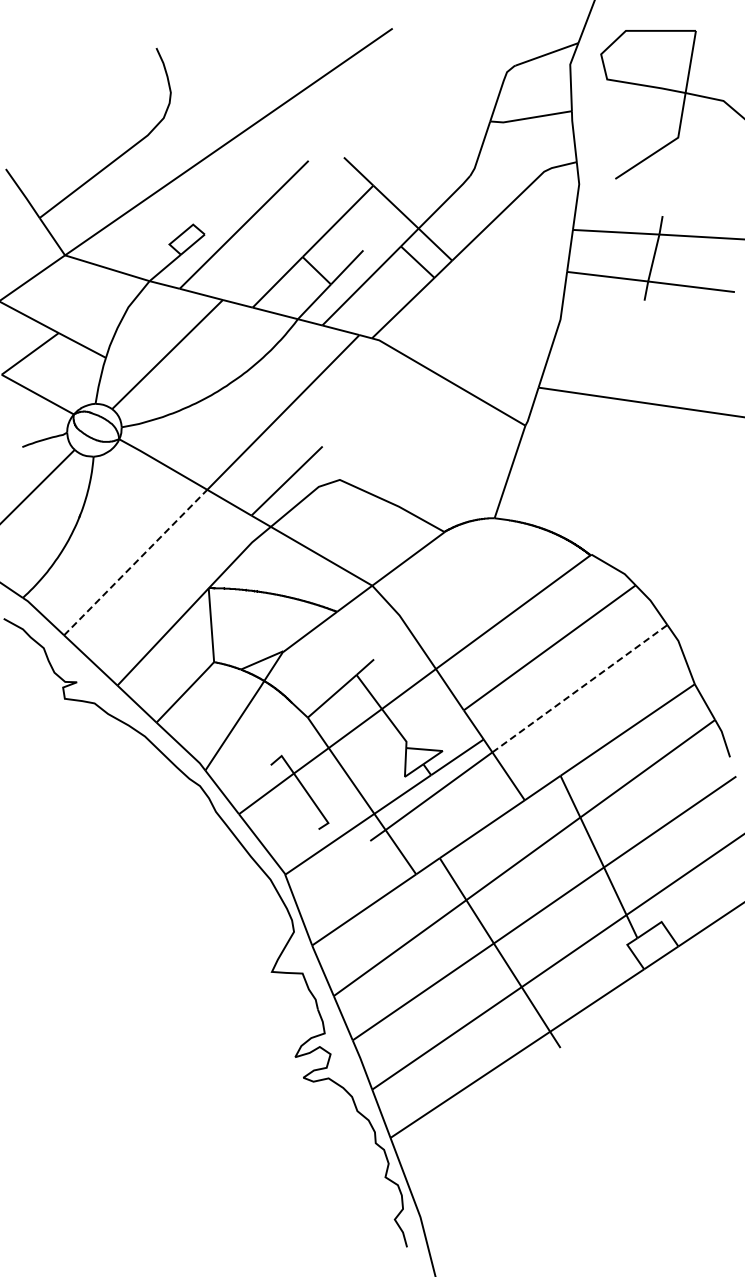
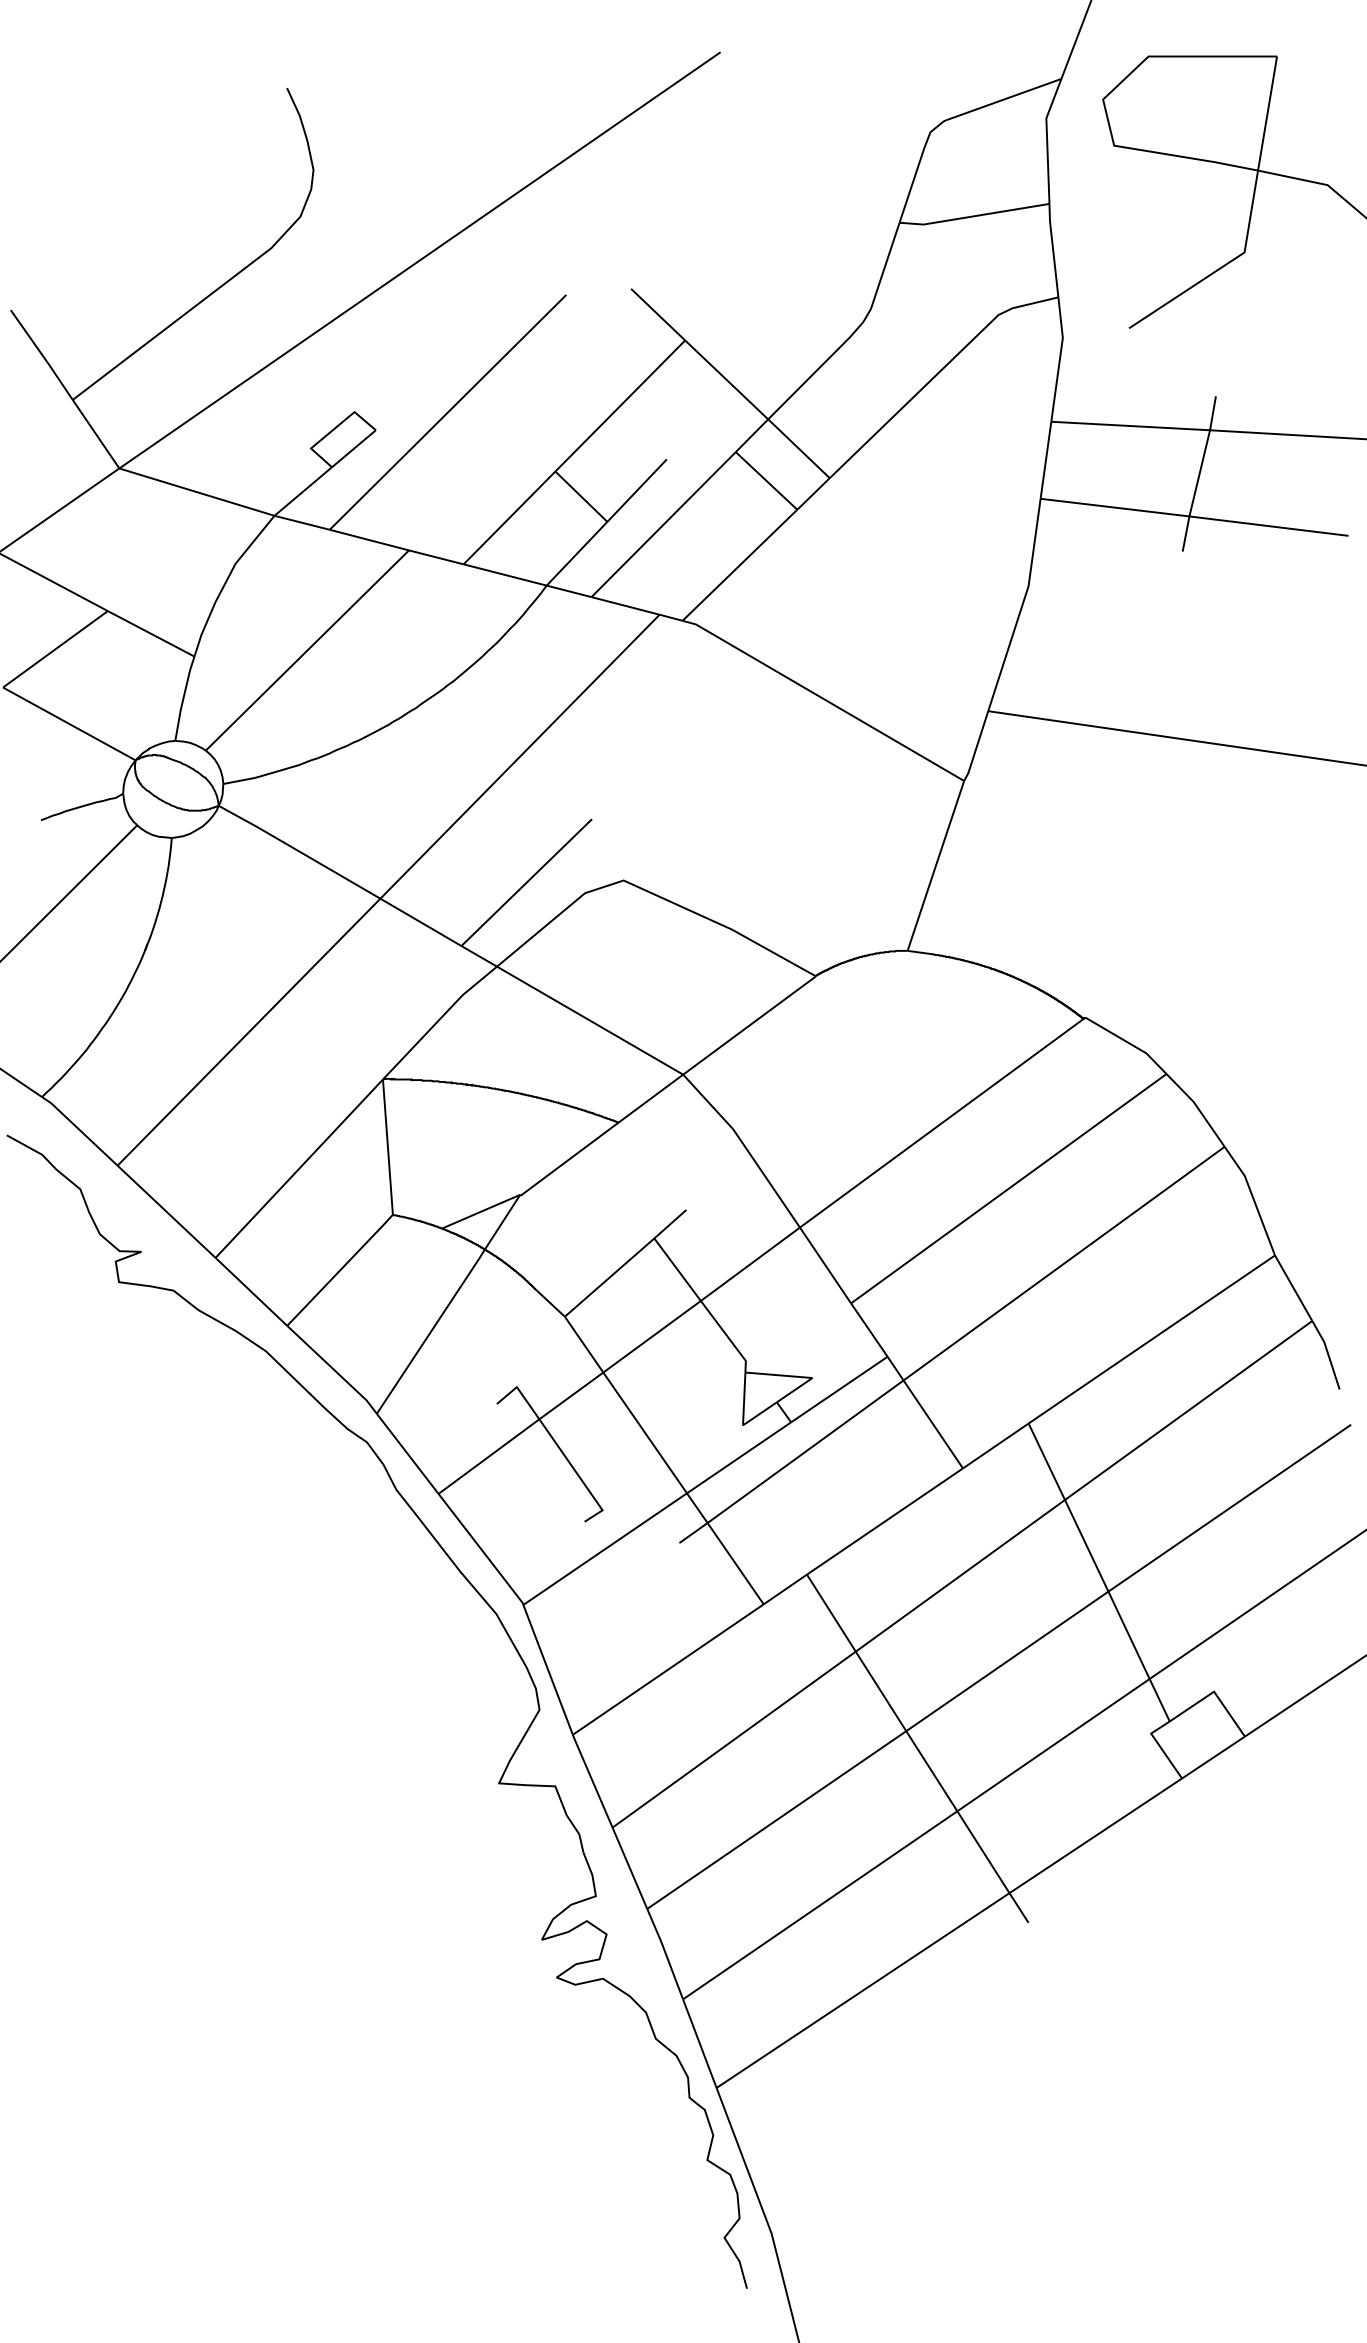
line: (136, 562) -> (250, 1032), dashed -> solid
line: (580, 688) -> (1065, 1263), dashed -> solid

